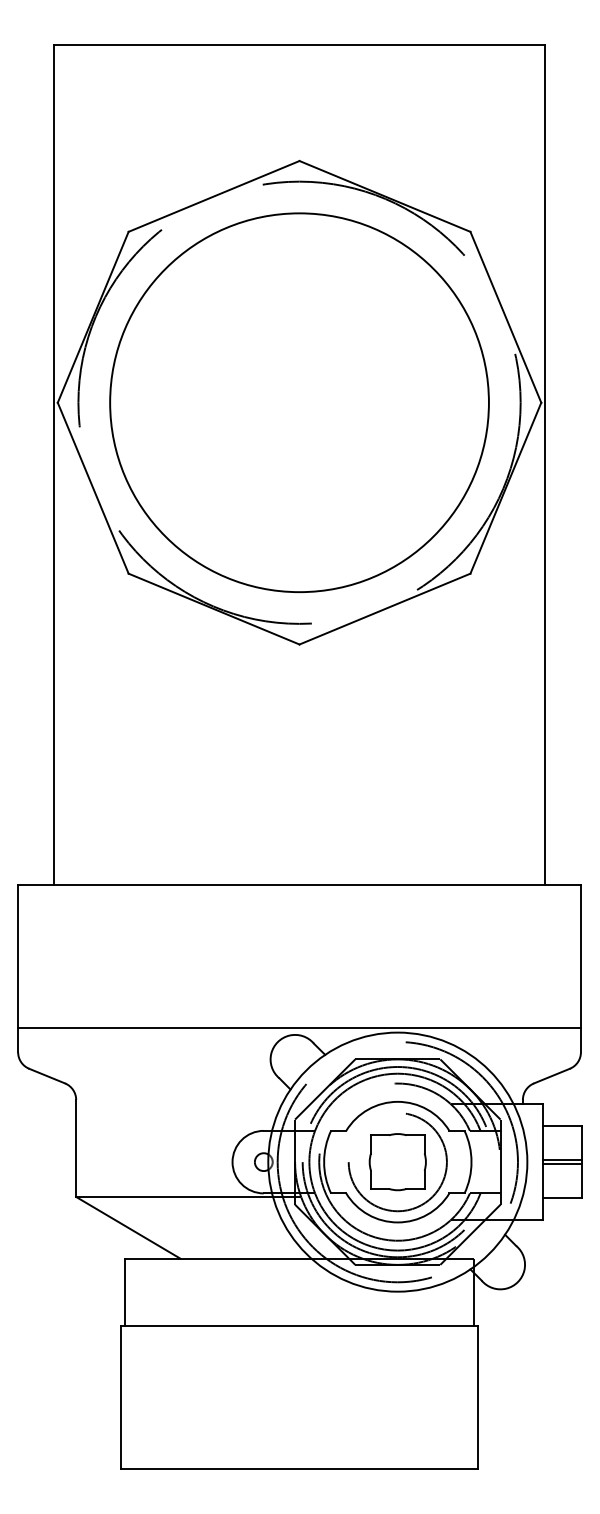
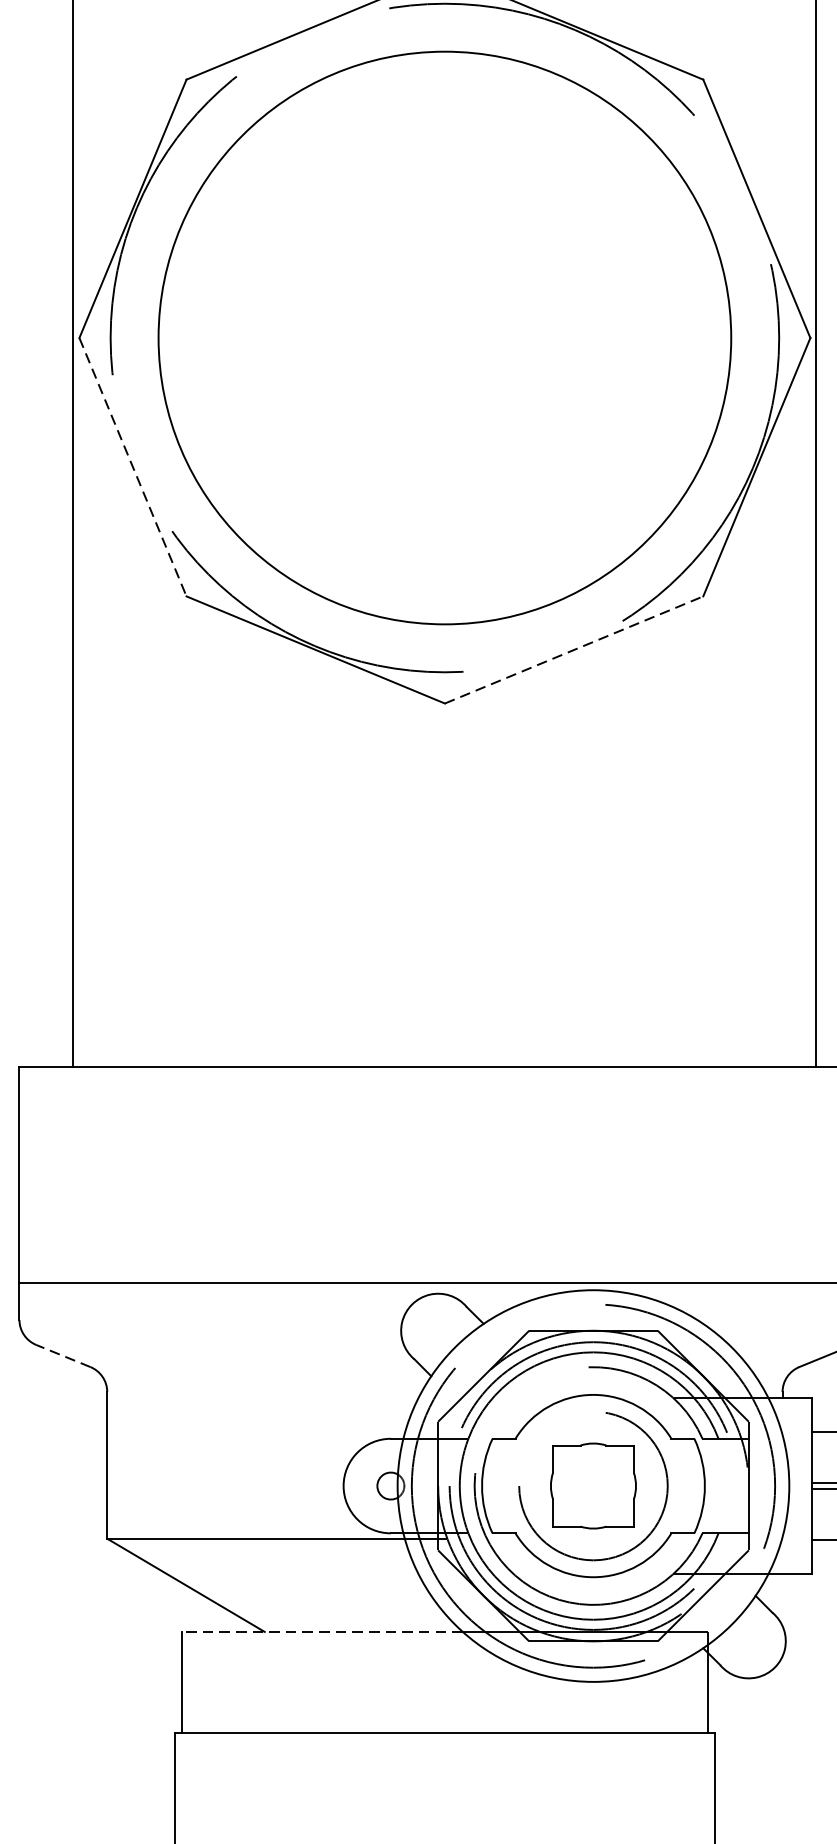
line: (93, 488) -> (133, 467), solid -> dashed
line: (385, 609) -> (574, 650), solid -> dashed
line: (46, 1075) -> (62, 1355), solid -> dashed
line: (217, 1258) -> (320, 1631), solid -> dashed

